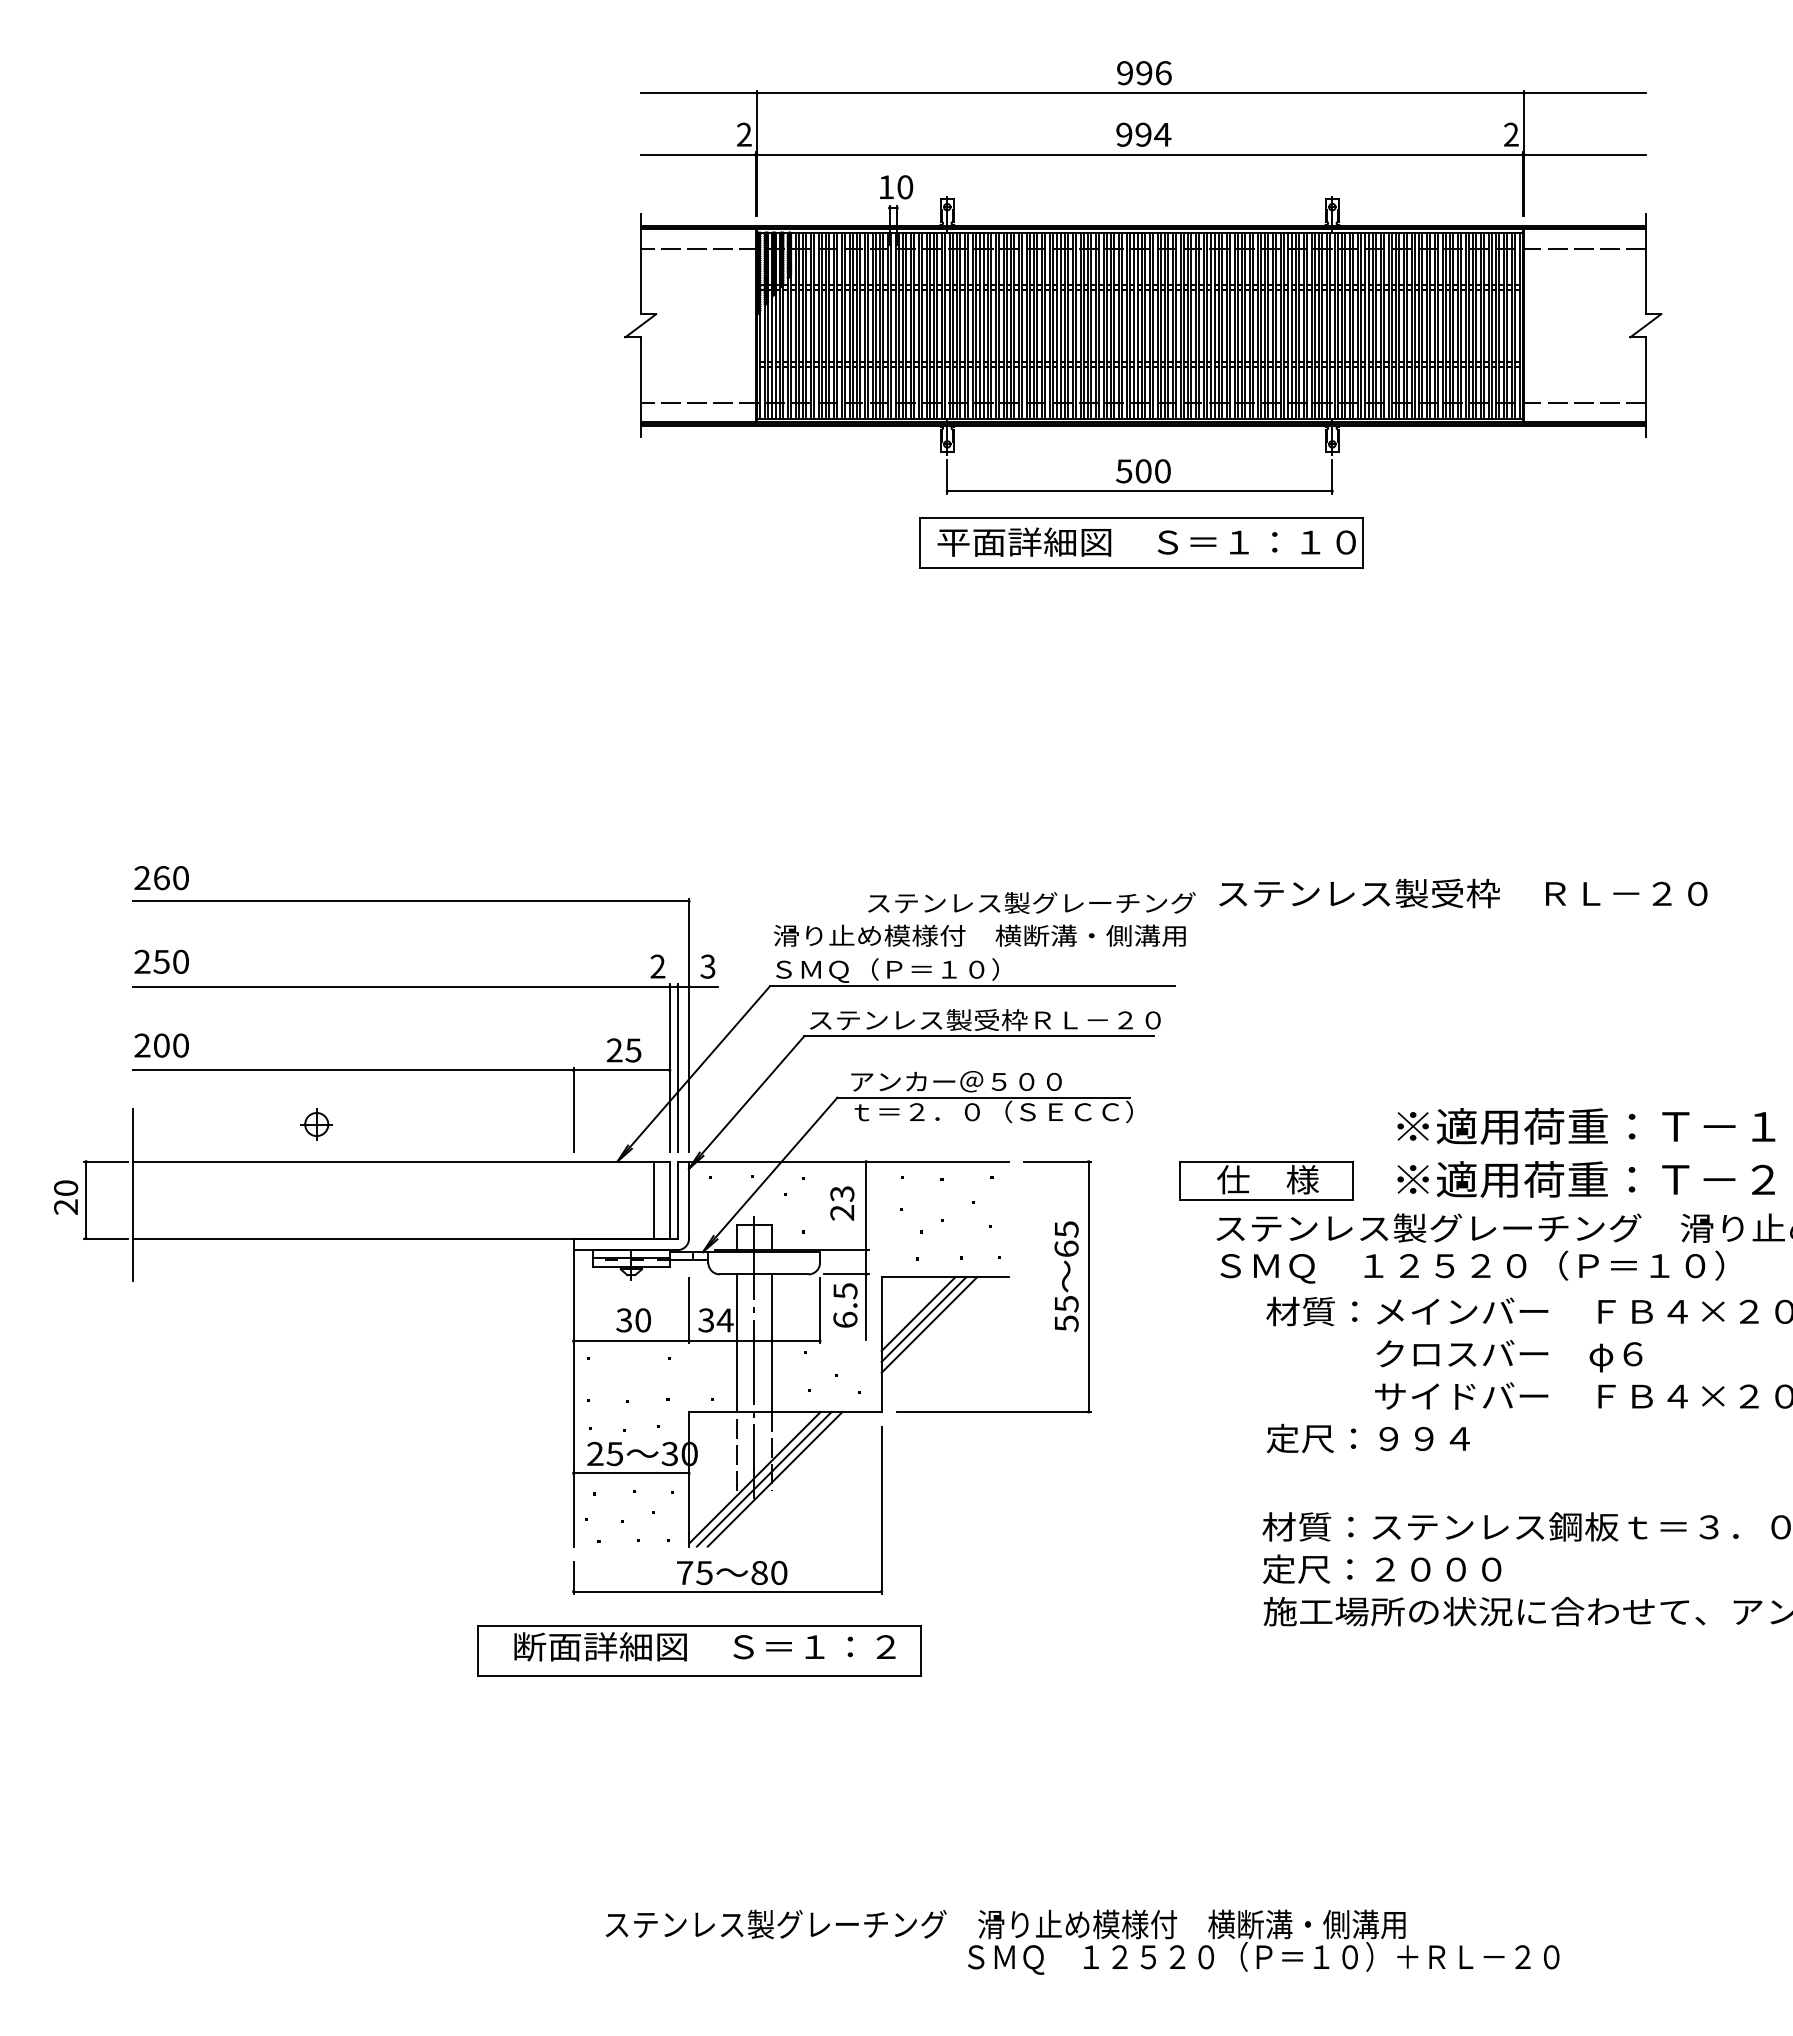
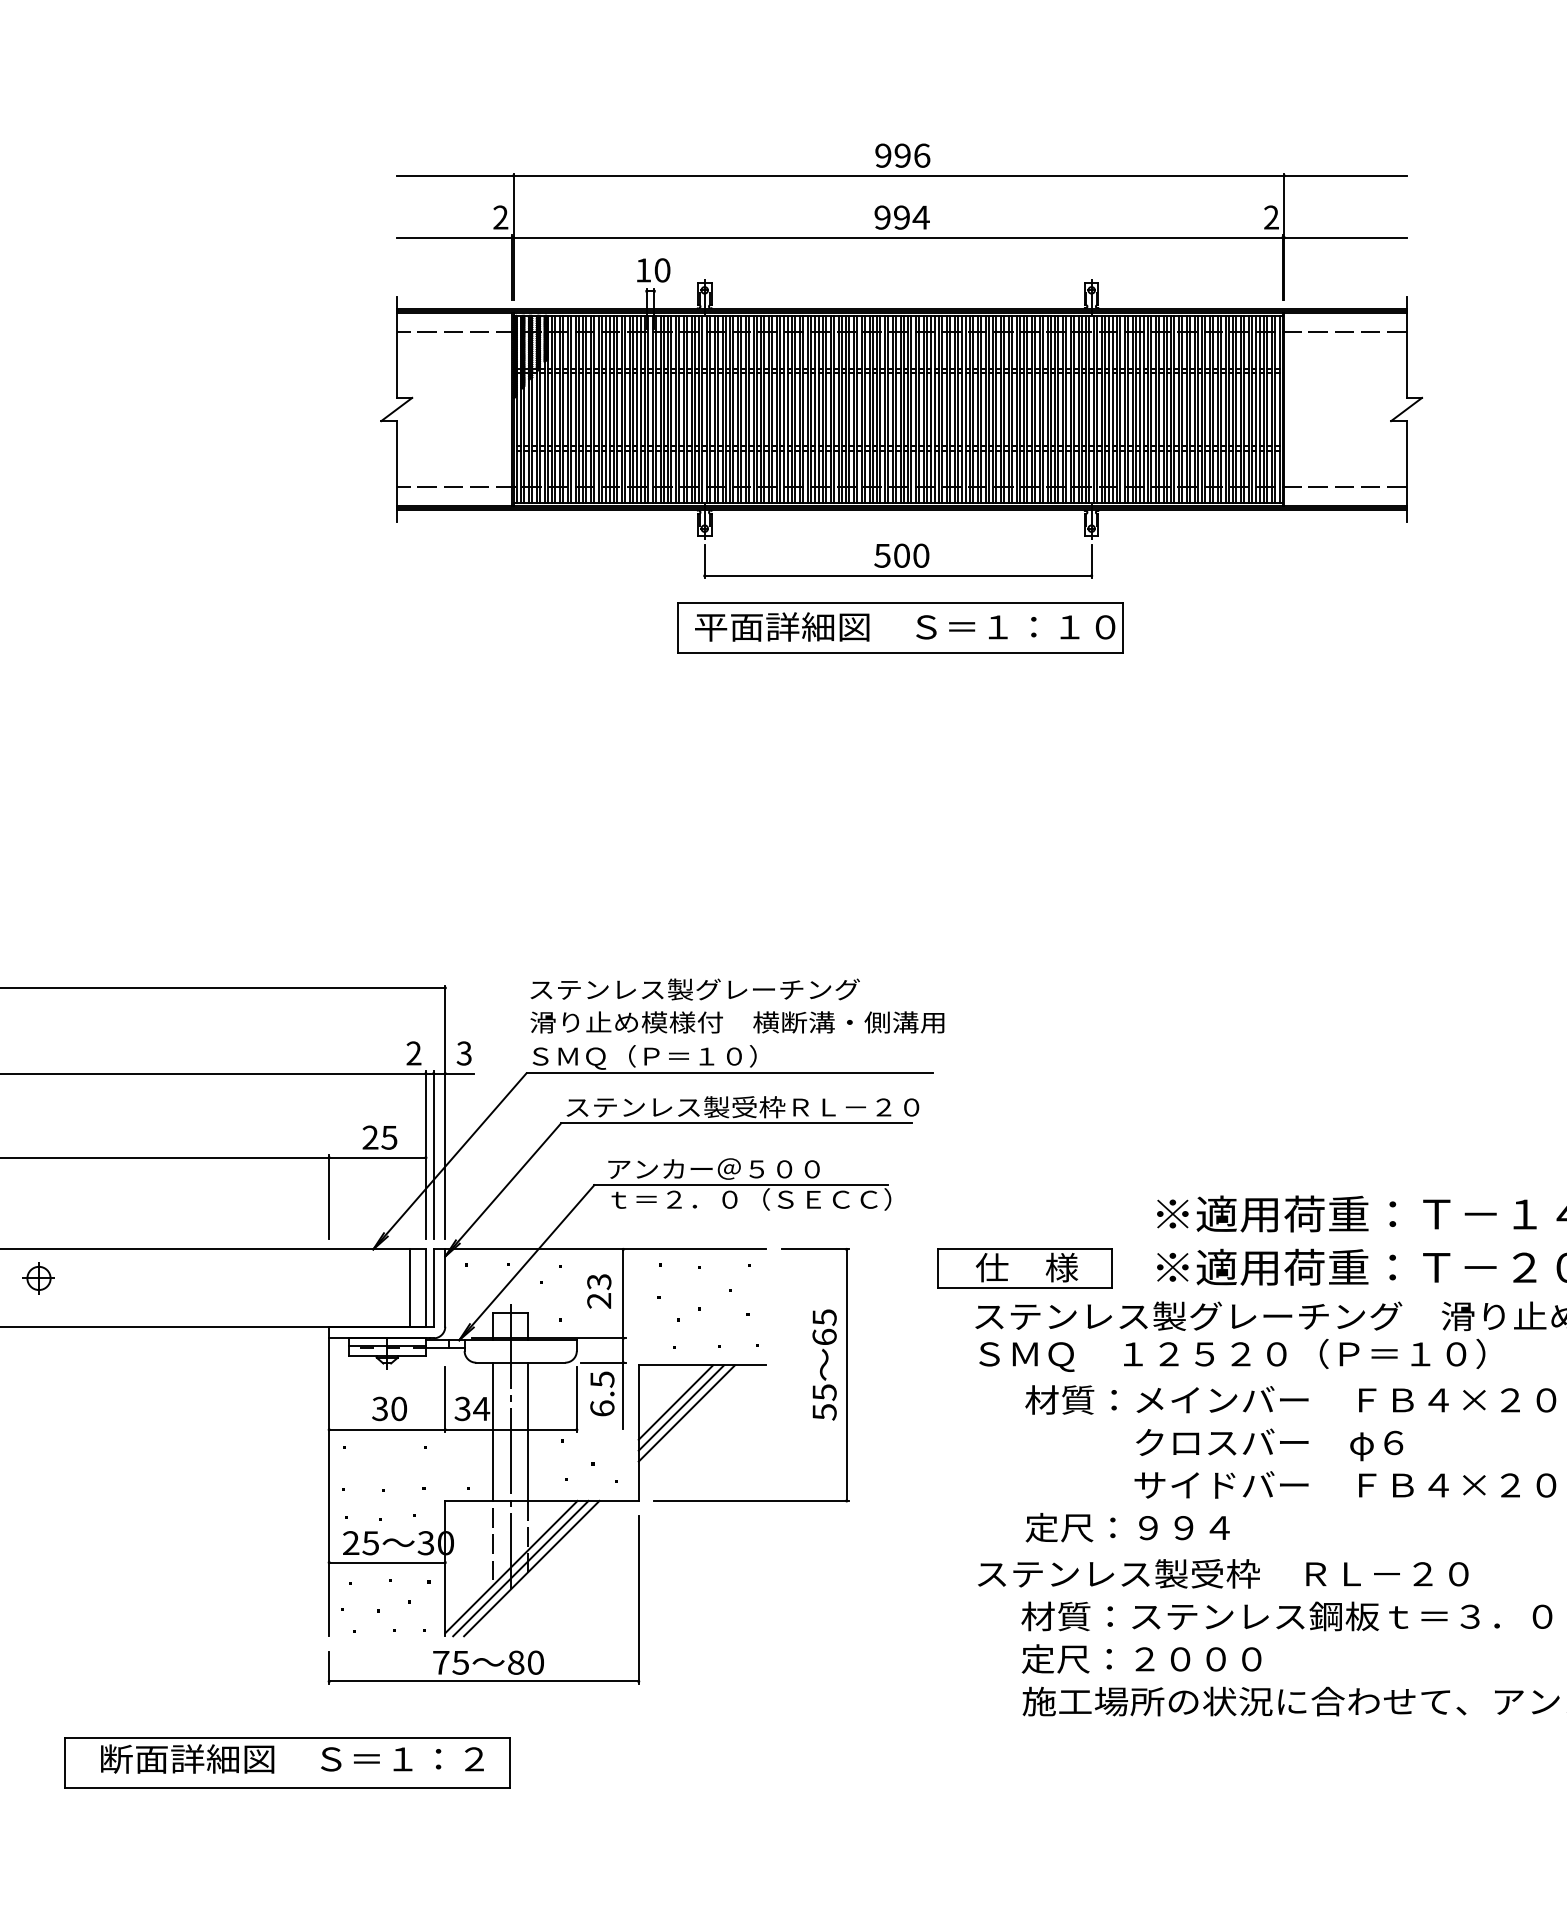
text: (1463, 893) -> (1223, 1573), moved
text: (1031, 902) -> (694, 989), moved
part: (316, 1124) -> (38, 1278), moved
part: (699, 1650) -> (286, 1762), moved

